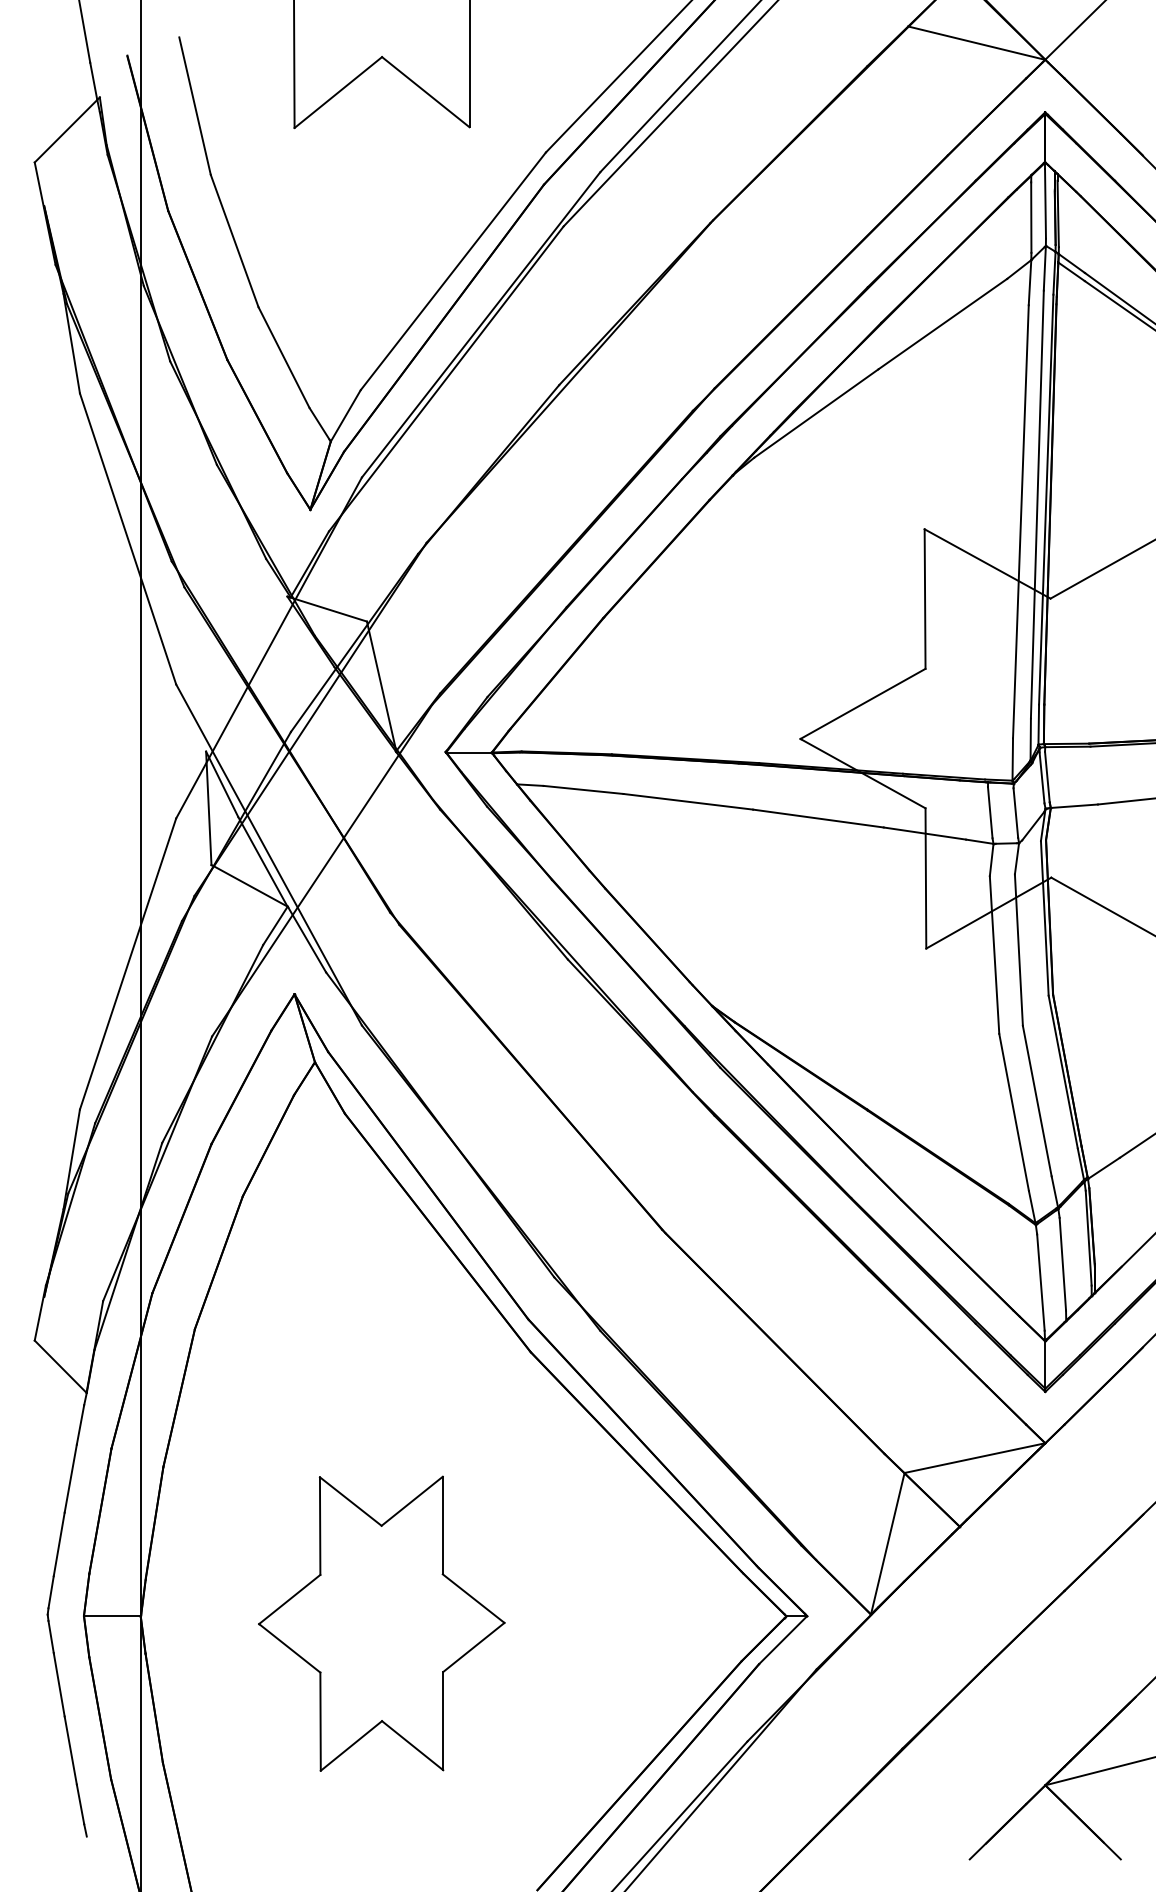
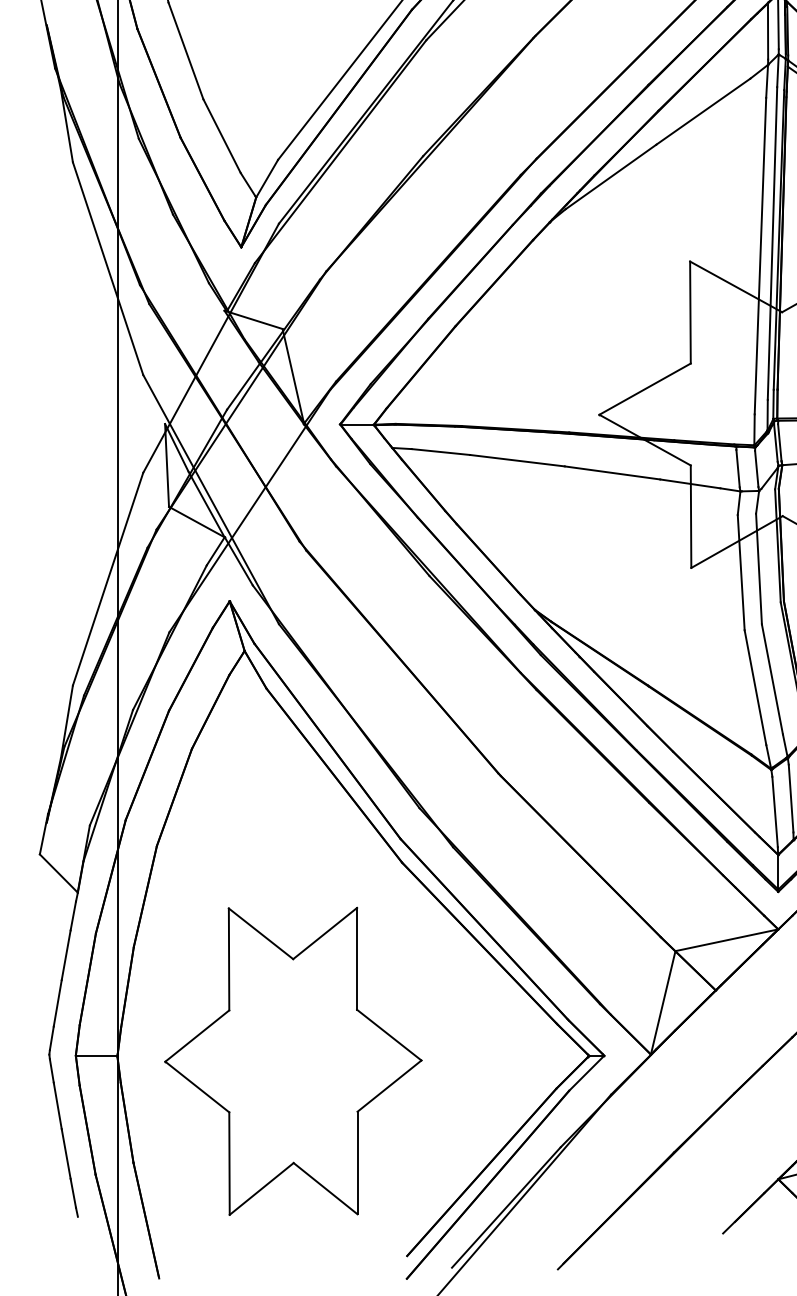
part: (381, 1623) -> (293, 1061), size x1.43

